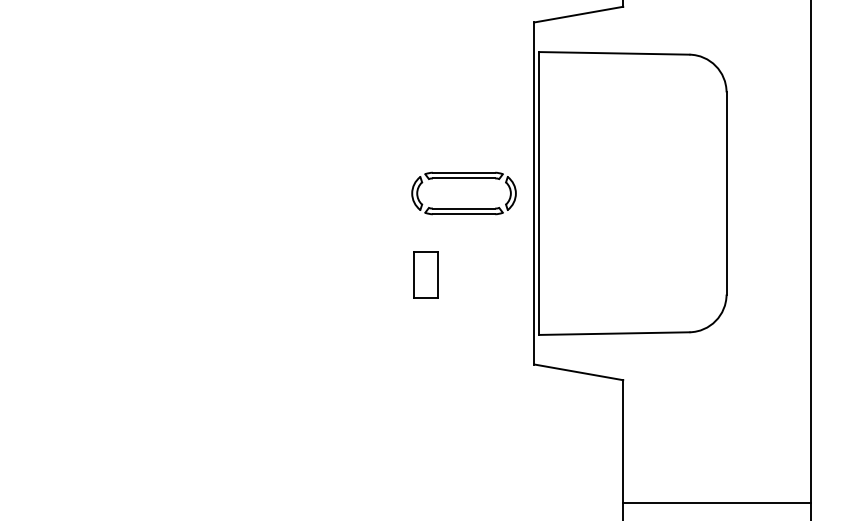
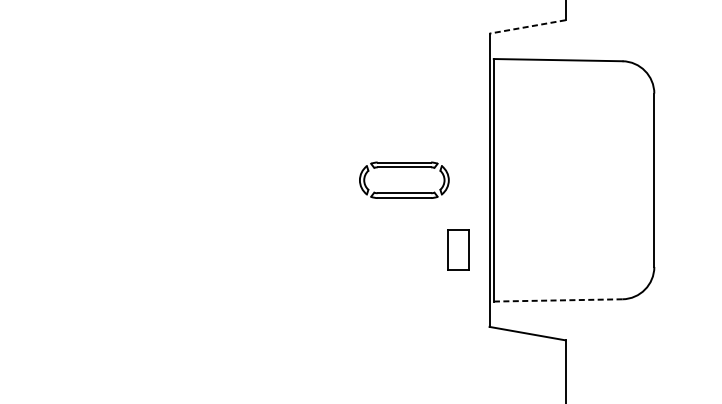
line: (578, 14) -> (527, 26), solid -> dashed
part: (463, 178) -> (403, 167), moved
part: (425, 274) -> (457, 249), moved
line: (613, 333) -> (557, 300), solid -> dashed

